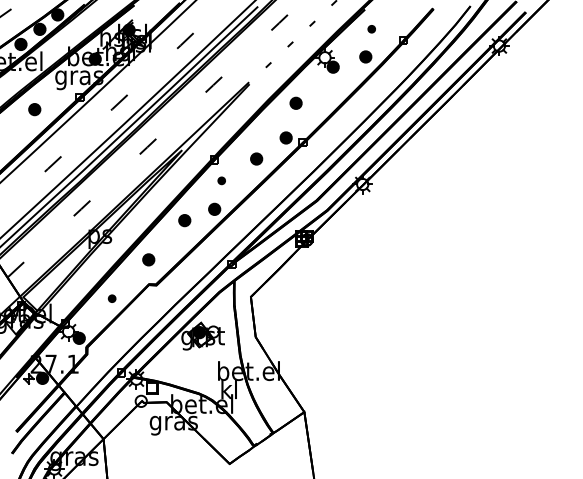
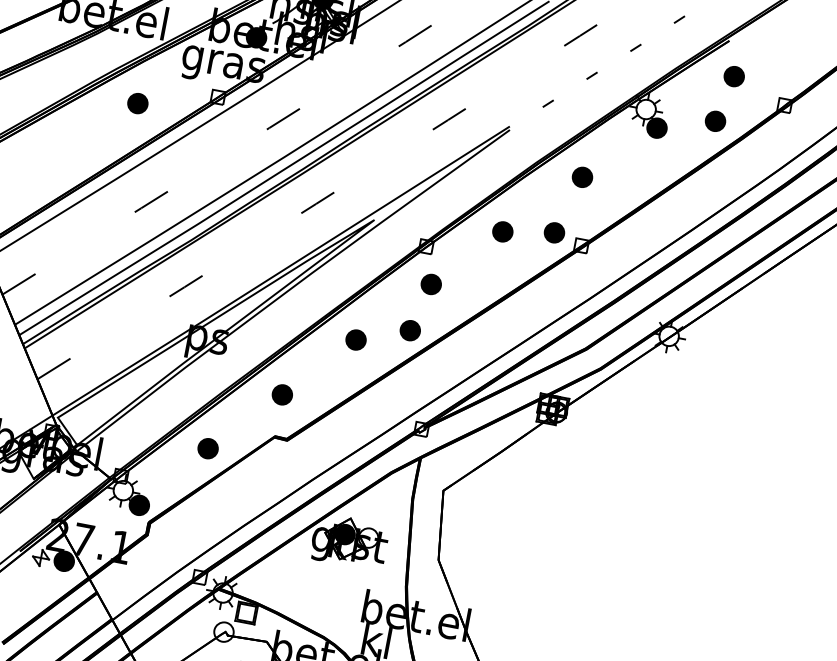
part: (371, 28) -> (734, 74), size x1.67
part: (256, 158) -> (502, 230), moved
part: (221, 180) -> (431, 283), size x1.67
part: (111, 298) -> (206, 448), size x1.67

